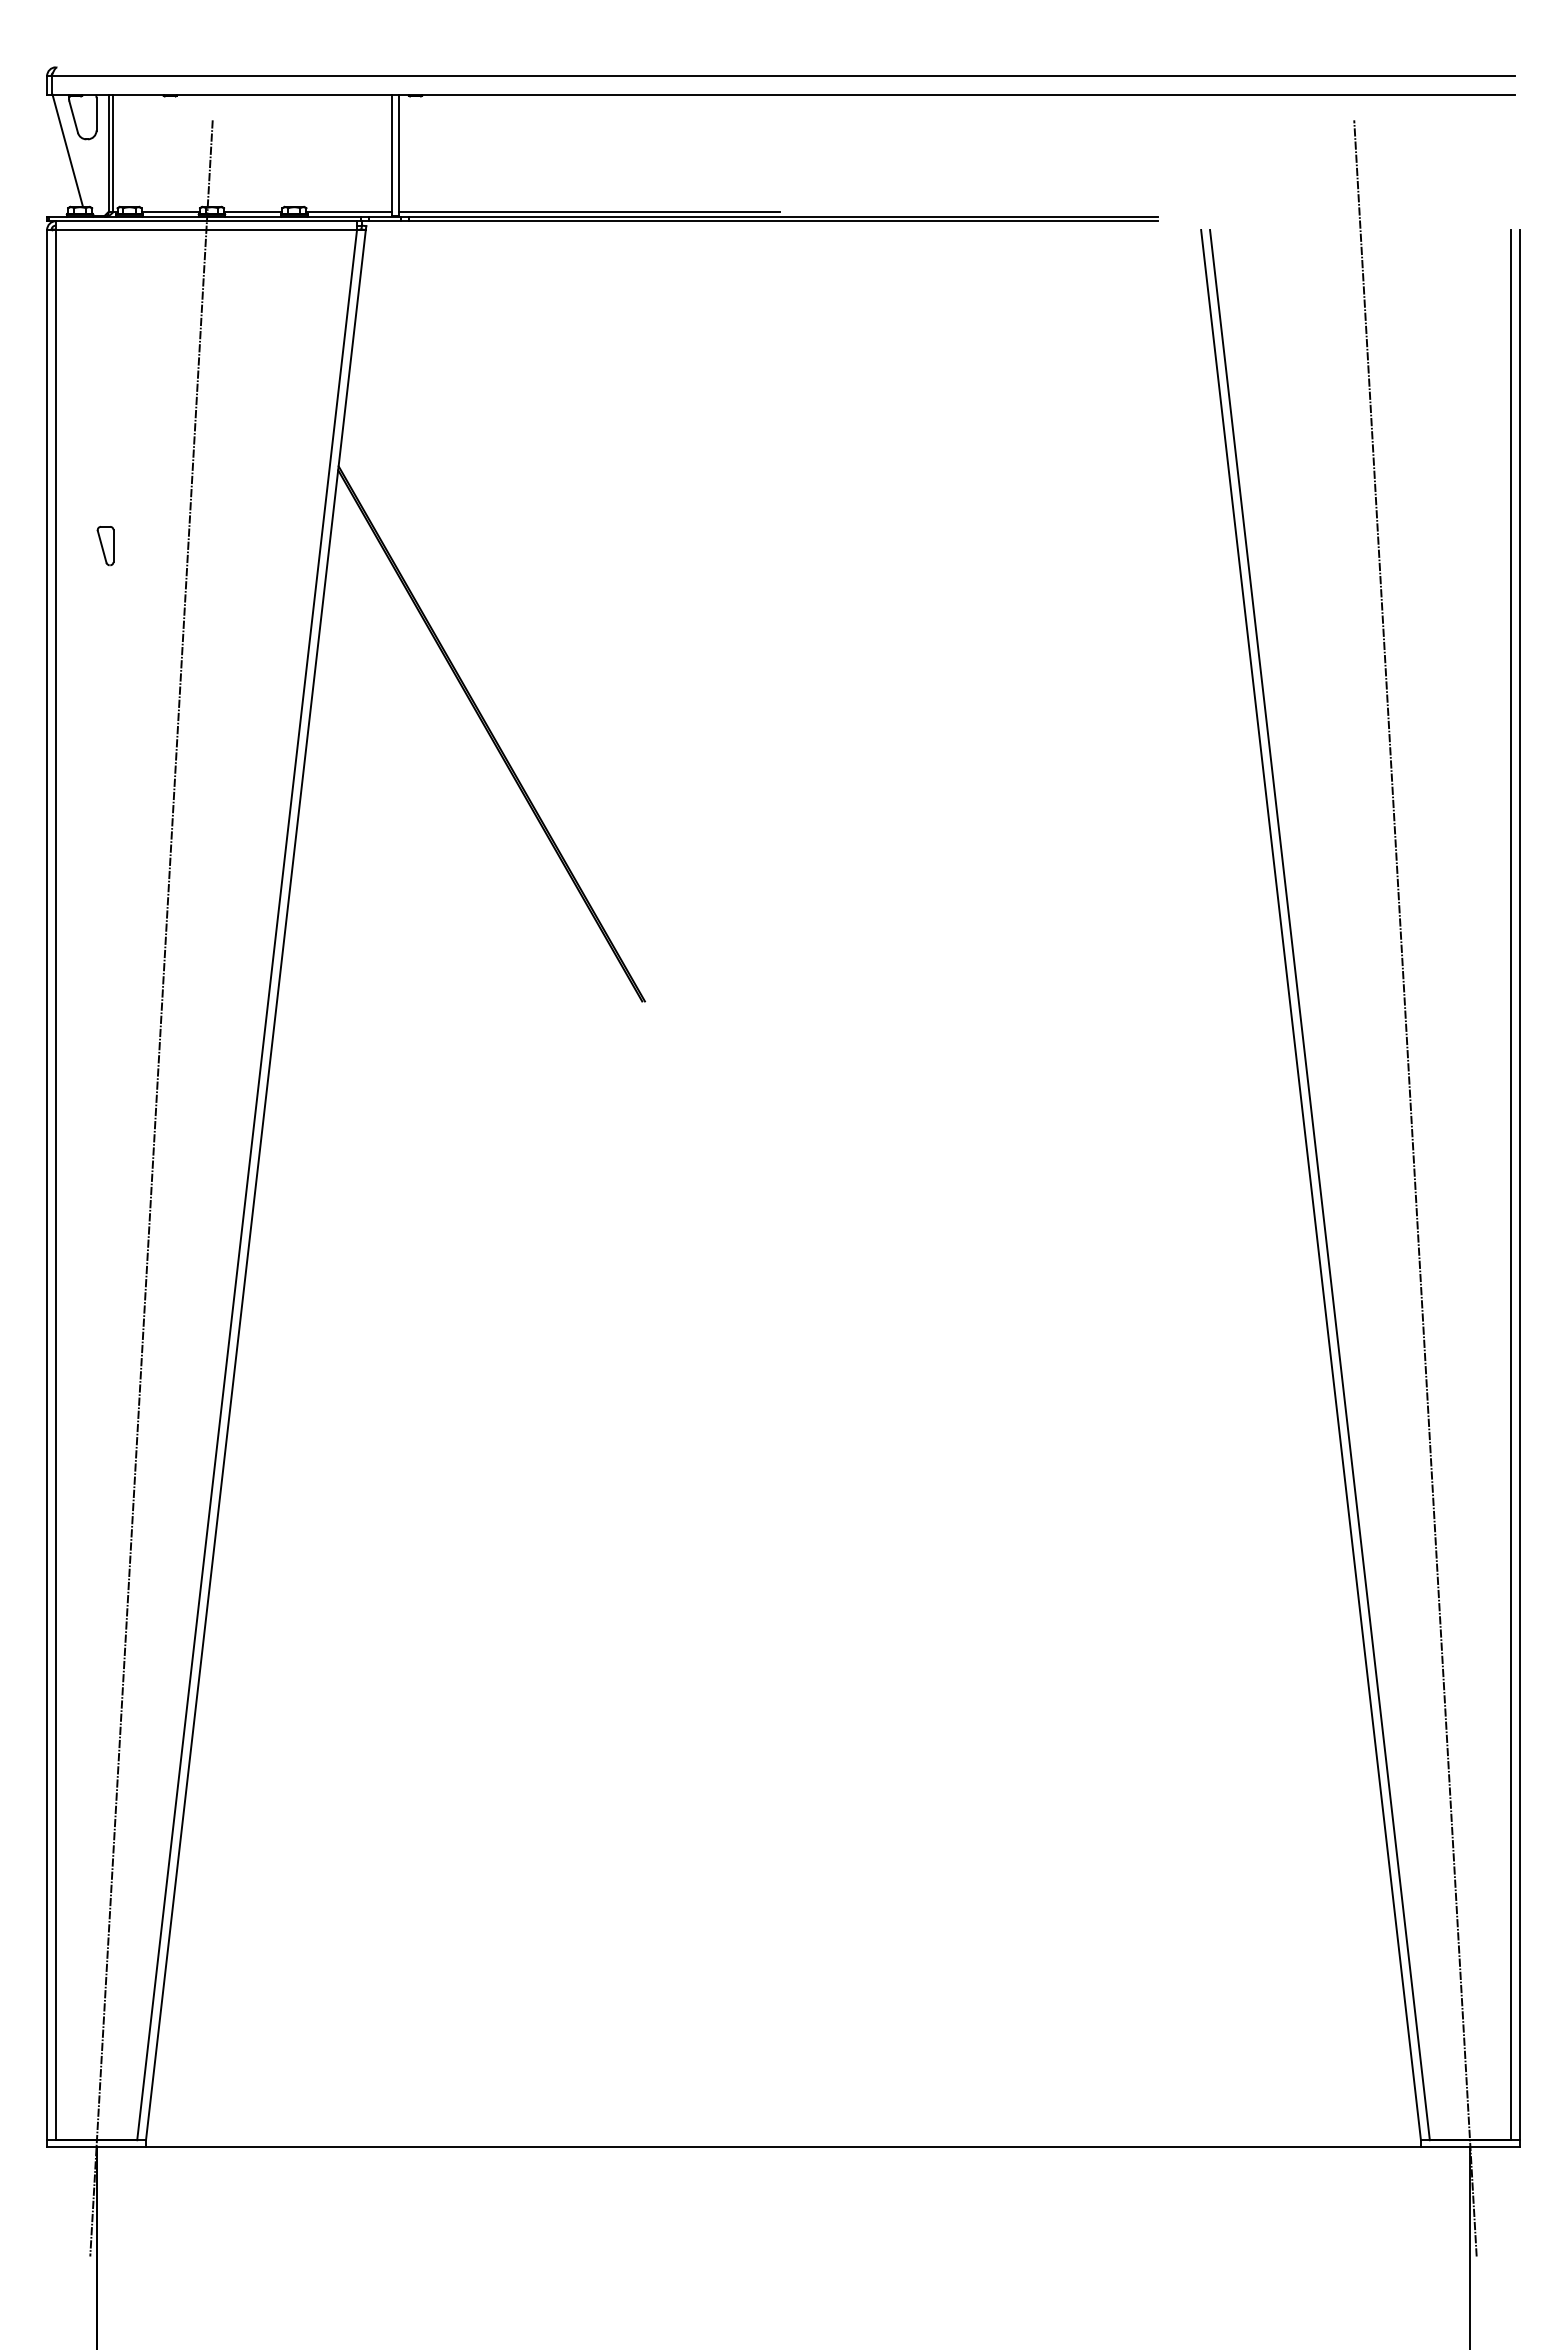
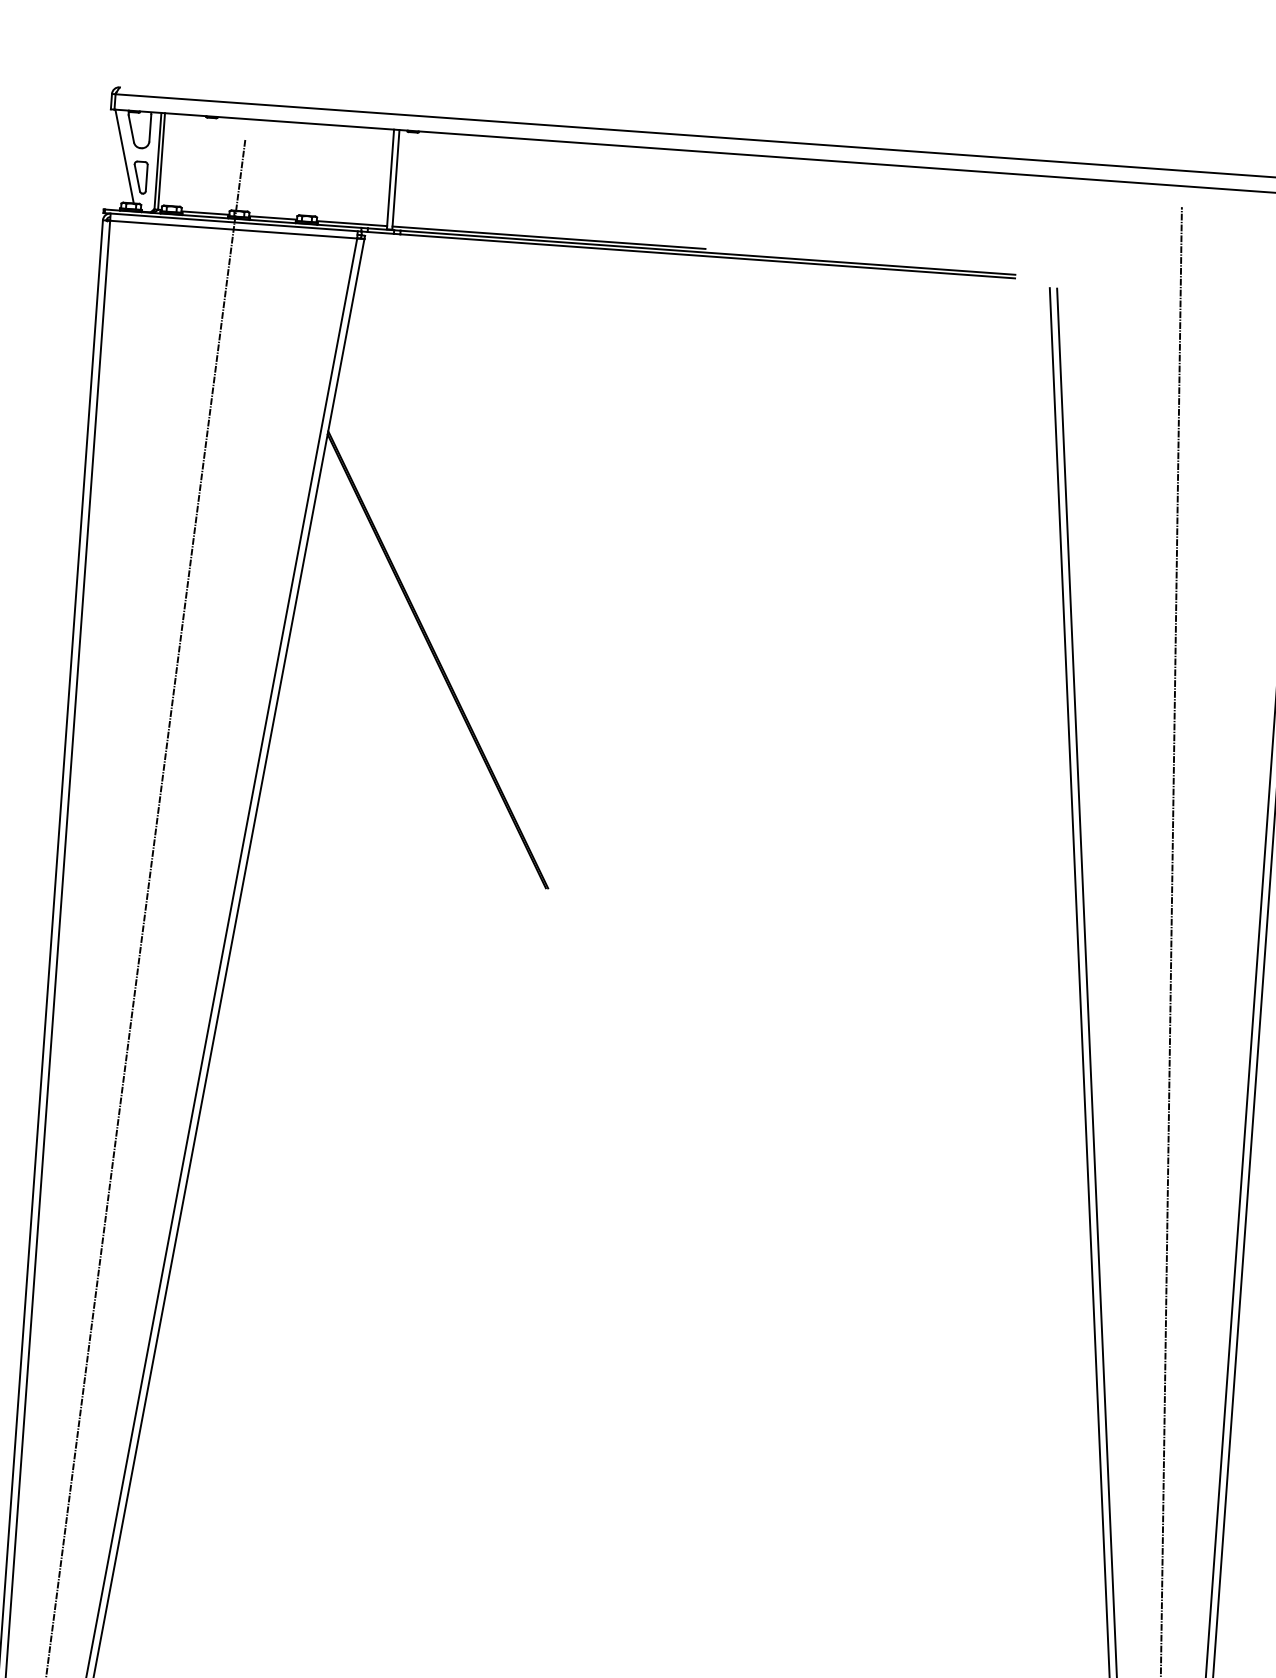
part: (105, 546) -> (140, 177), moved

